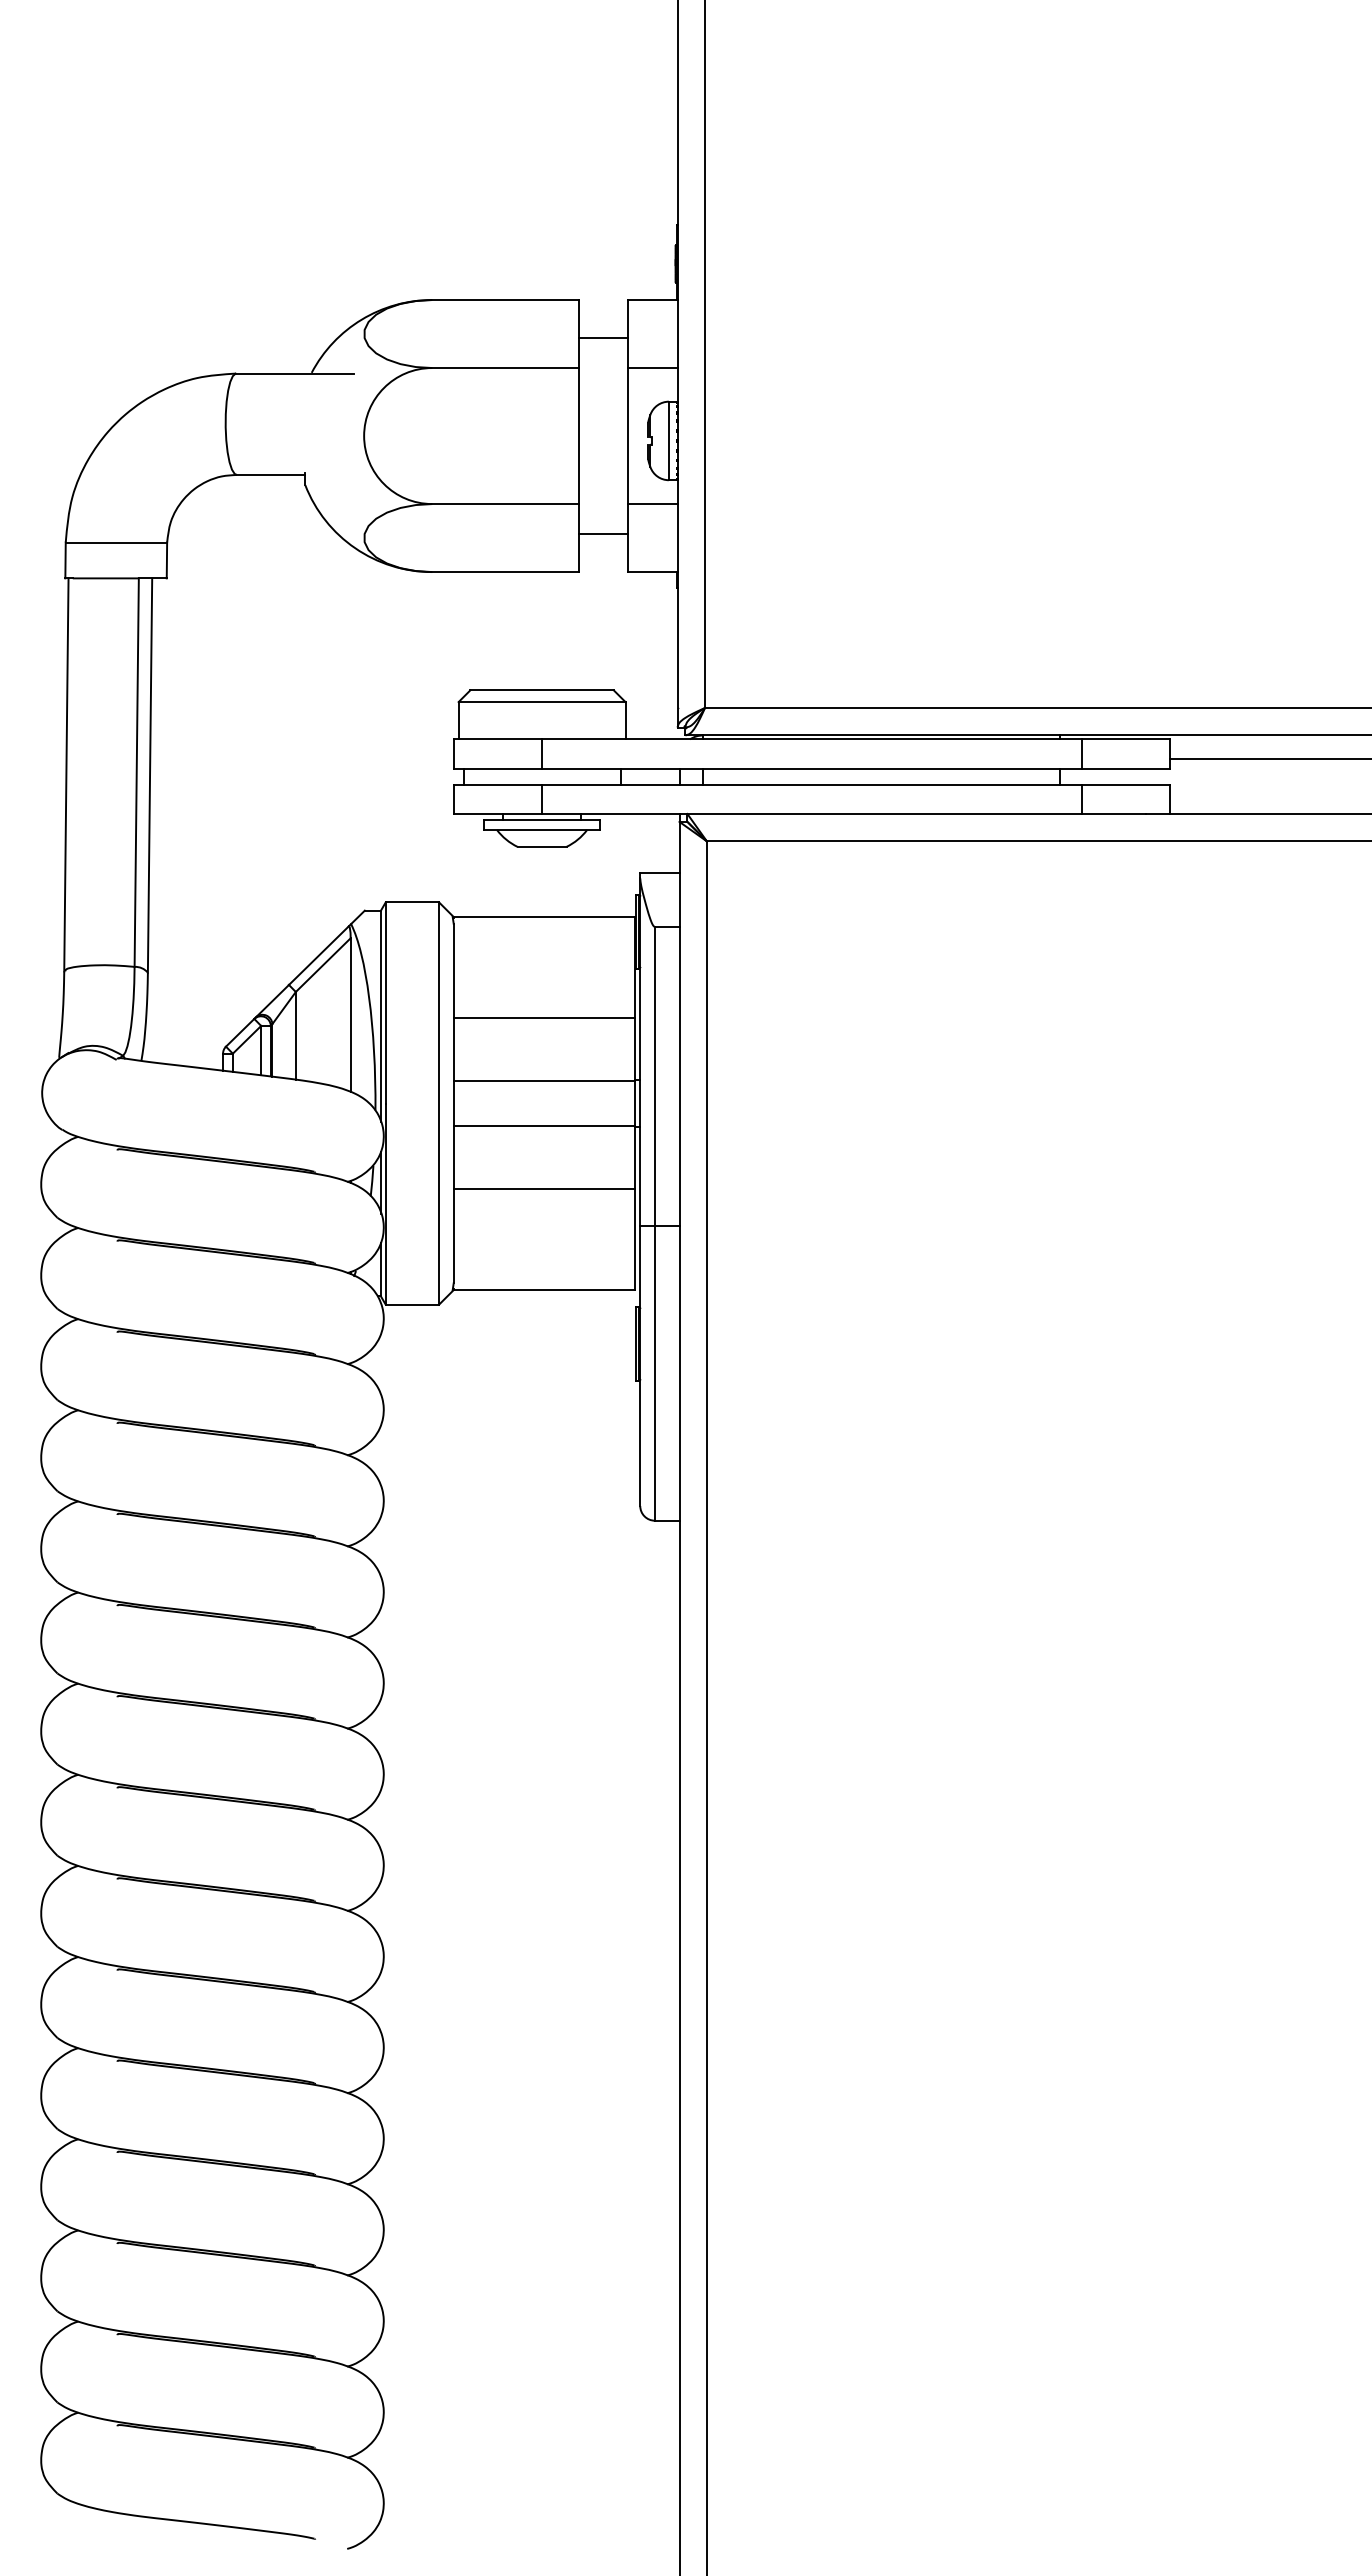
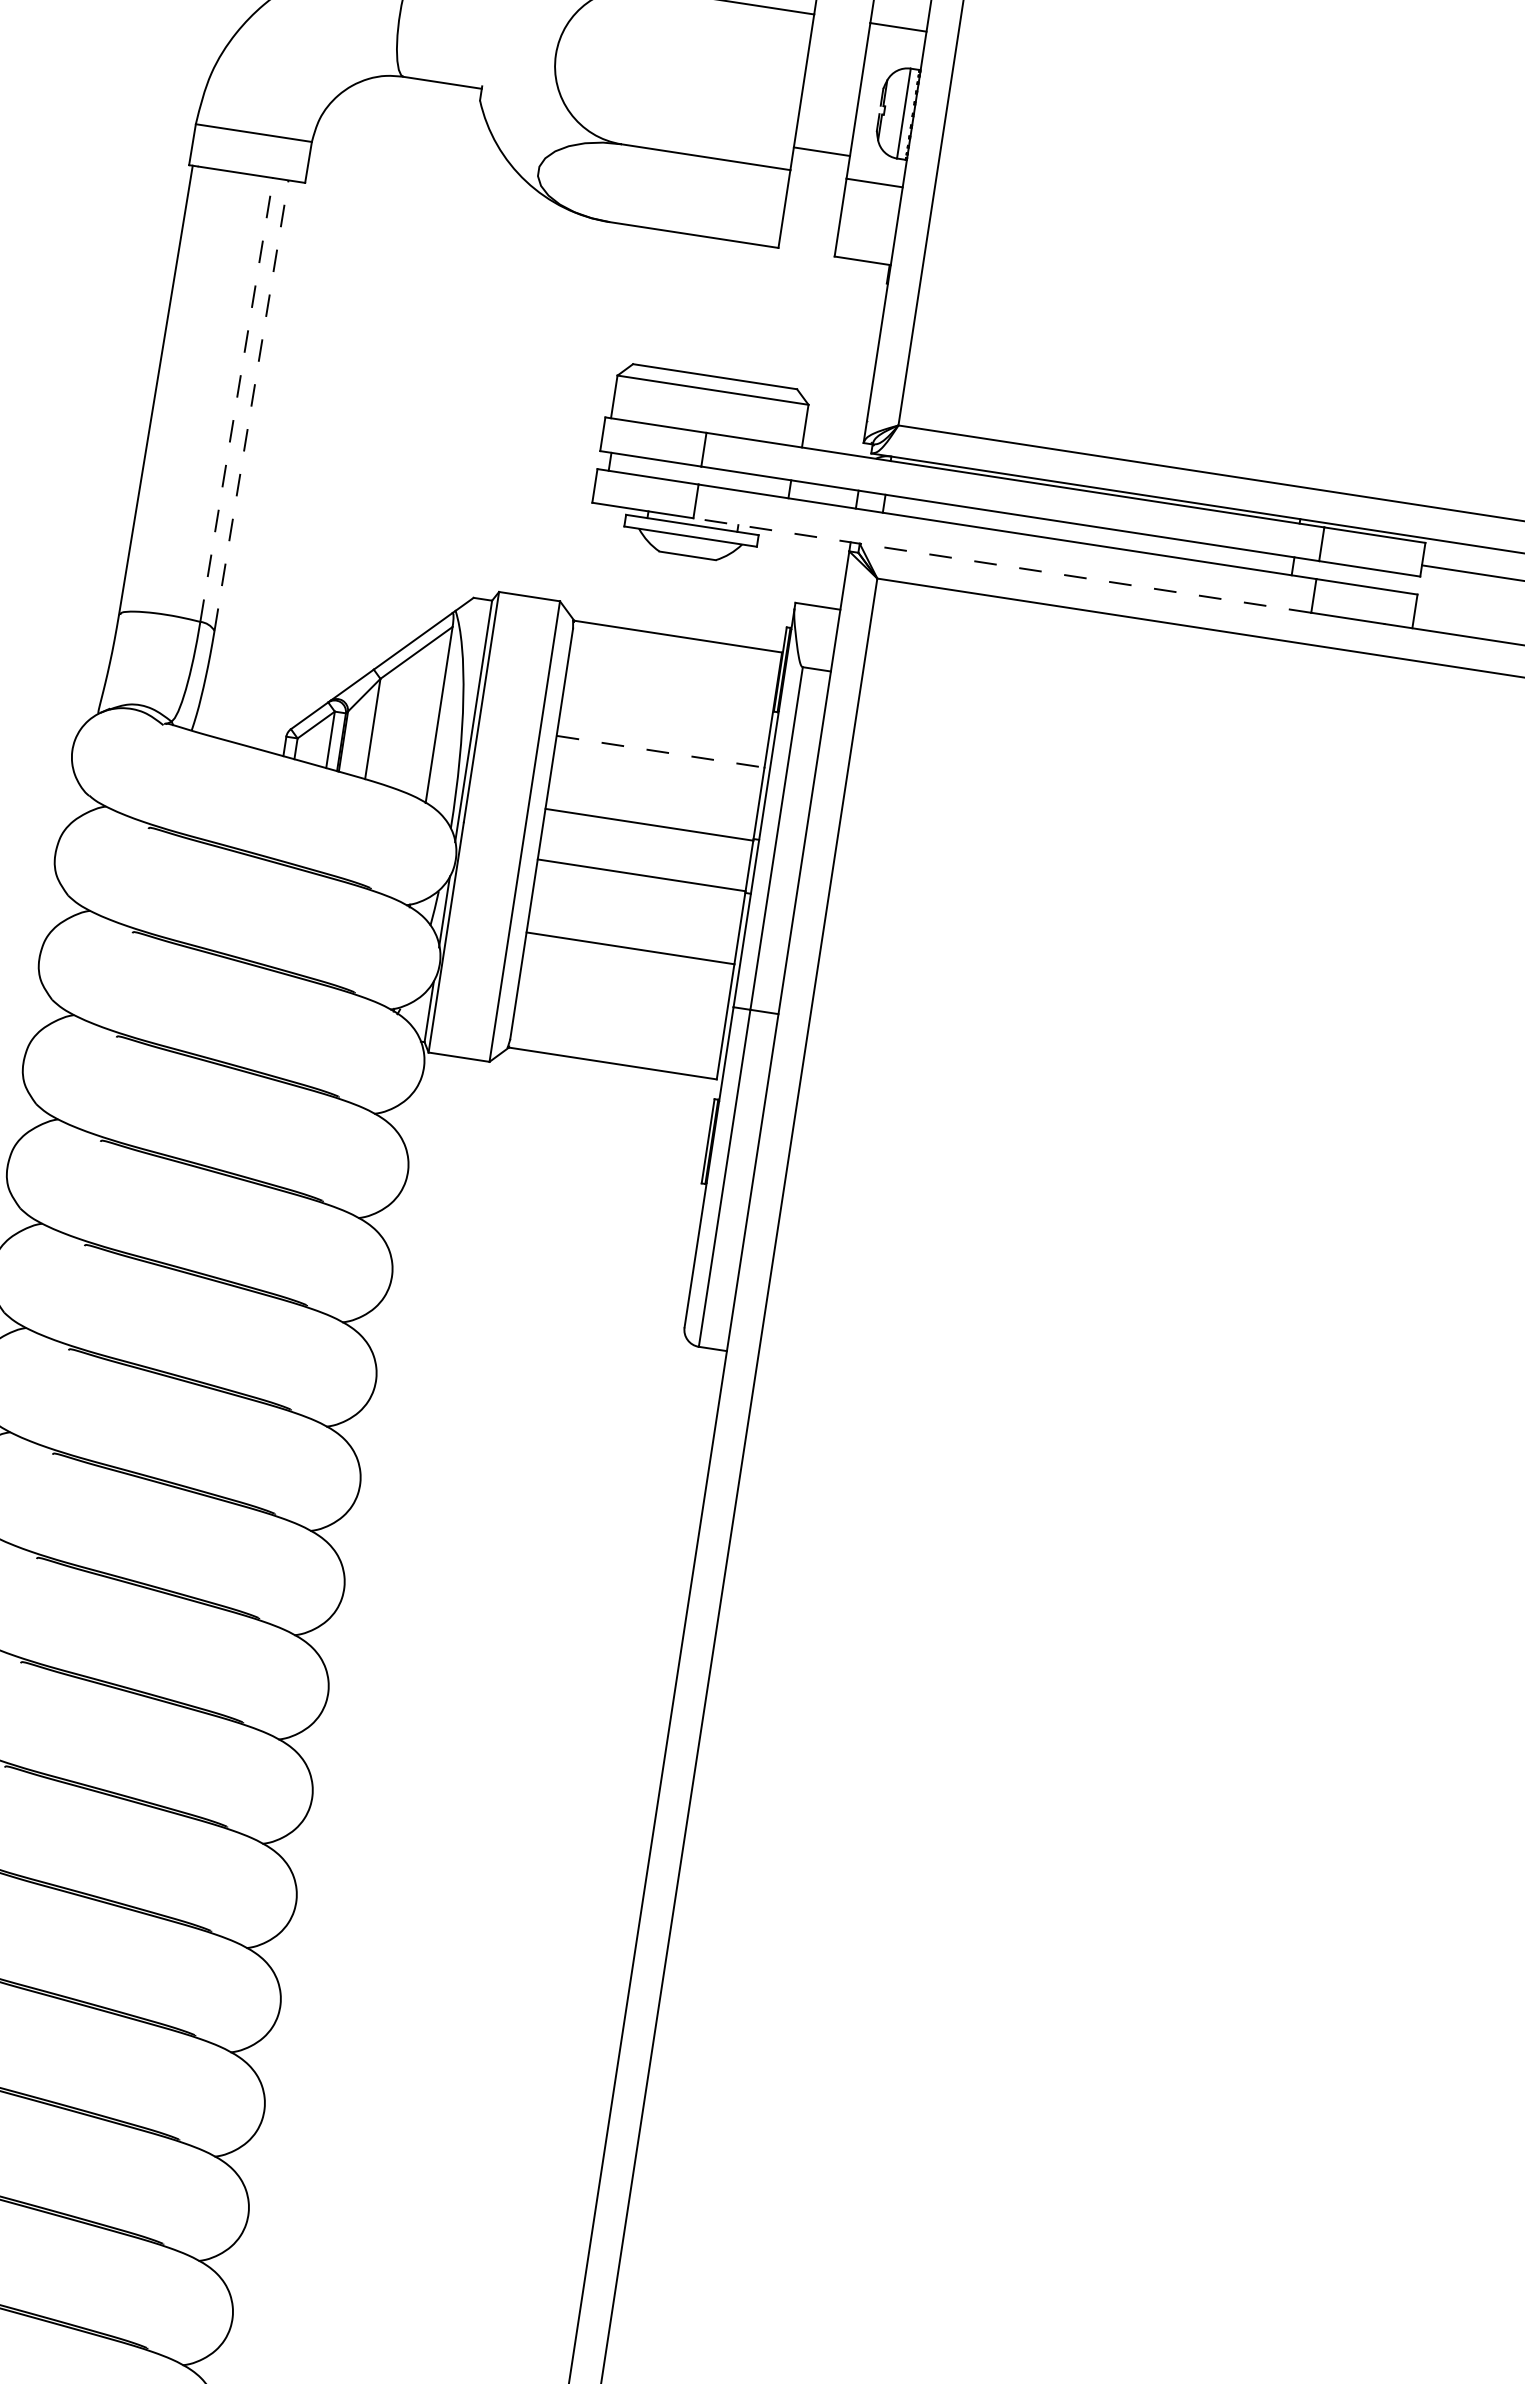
line: (603, 534) -> (821, 151), moved
line: (136, 772) -> (236, 399), solid -> dashed
line: (150, 775) -> (252, 405), solid -> dashed
line: (812, 813) -> (1002, 565), solid -> dashed
line: (544, 1017) -> (660, 751), solid -> dashed

